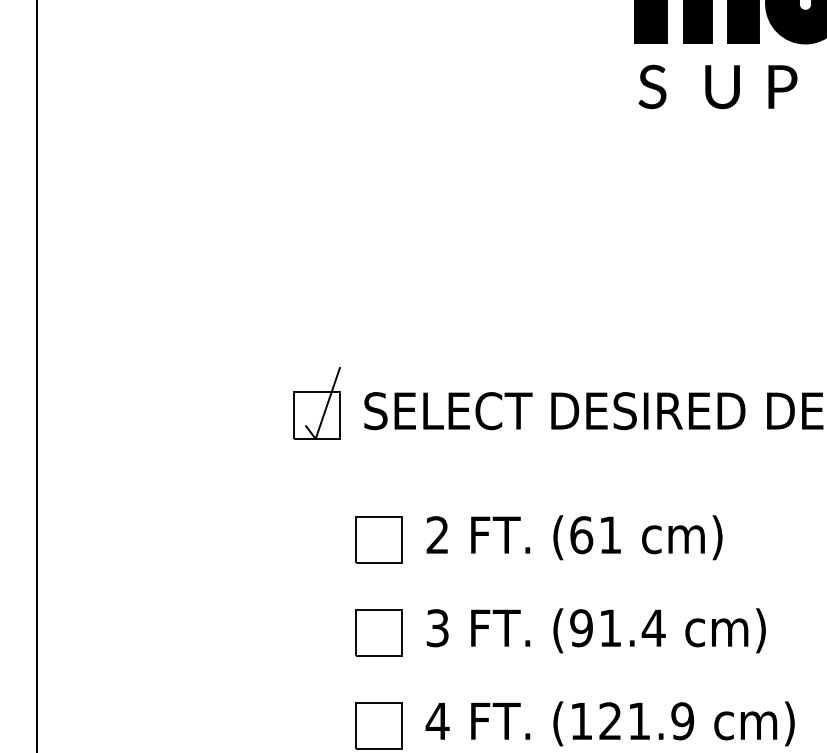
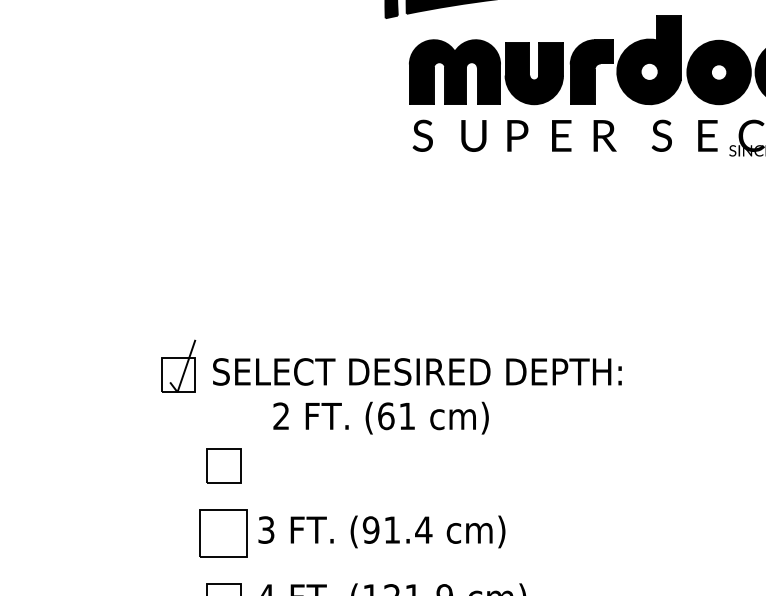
text: (573, 536) -> (380, 417), moved
part: (378, 632) -> (223, 533), size x1.4

